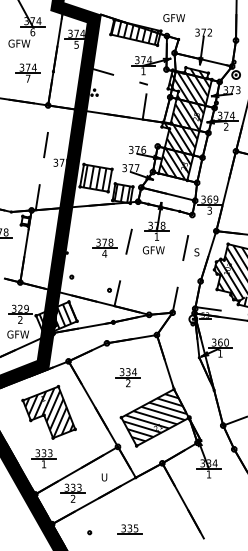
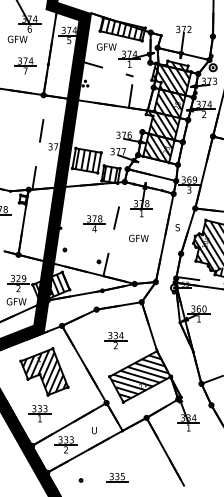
text: (174, 18) -> (107, 47), moved
text: (153, 250) -> (138, 238), moved
line: (182, 263) -> (164, 237), added

